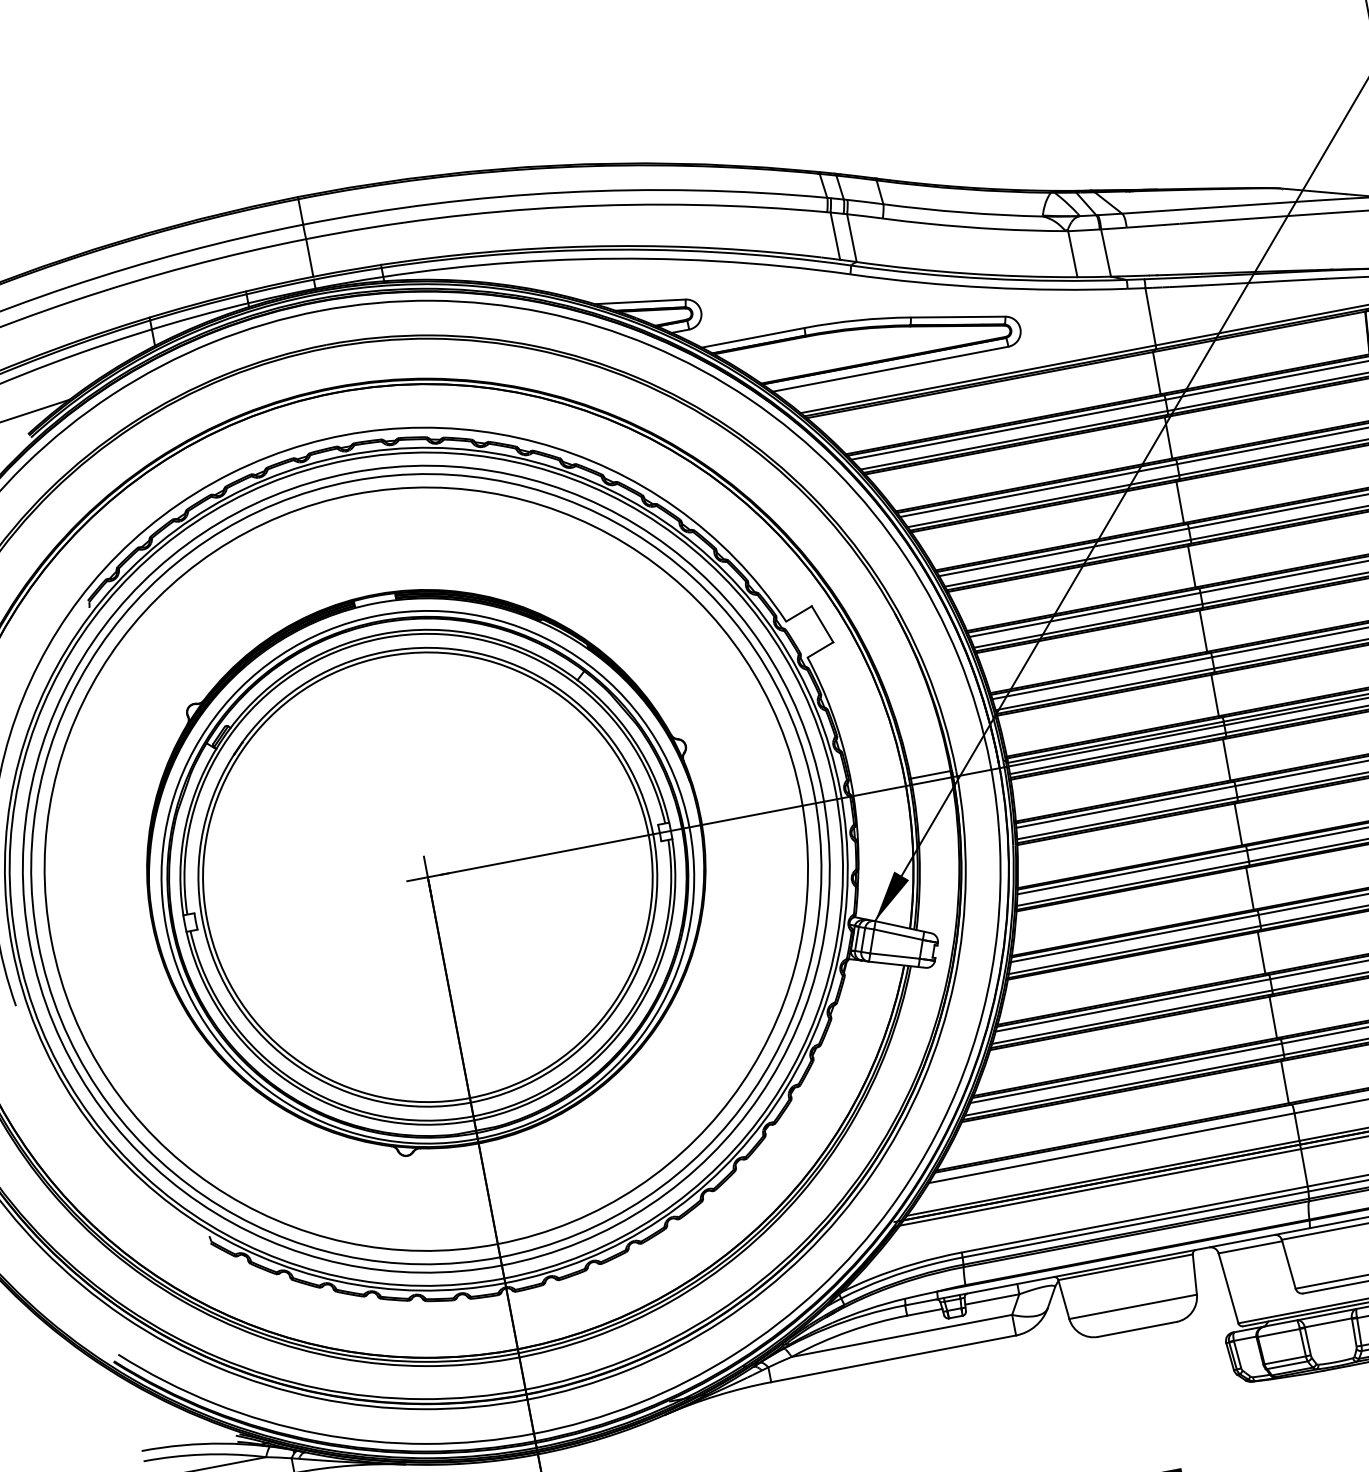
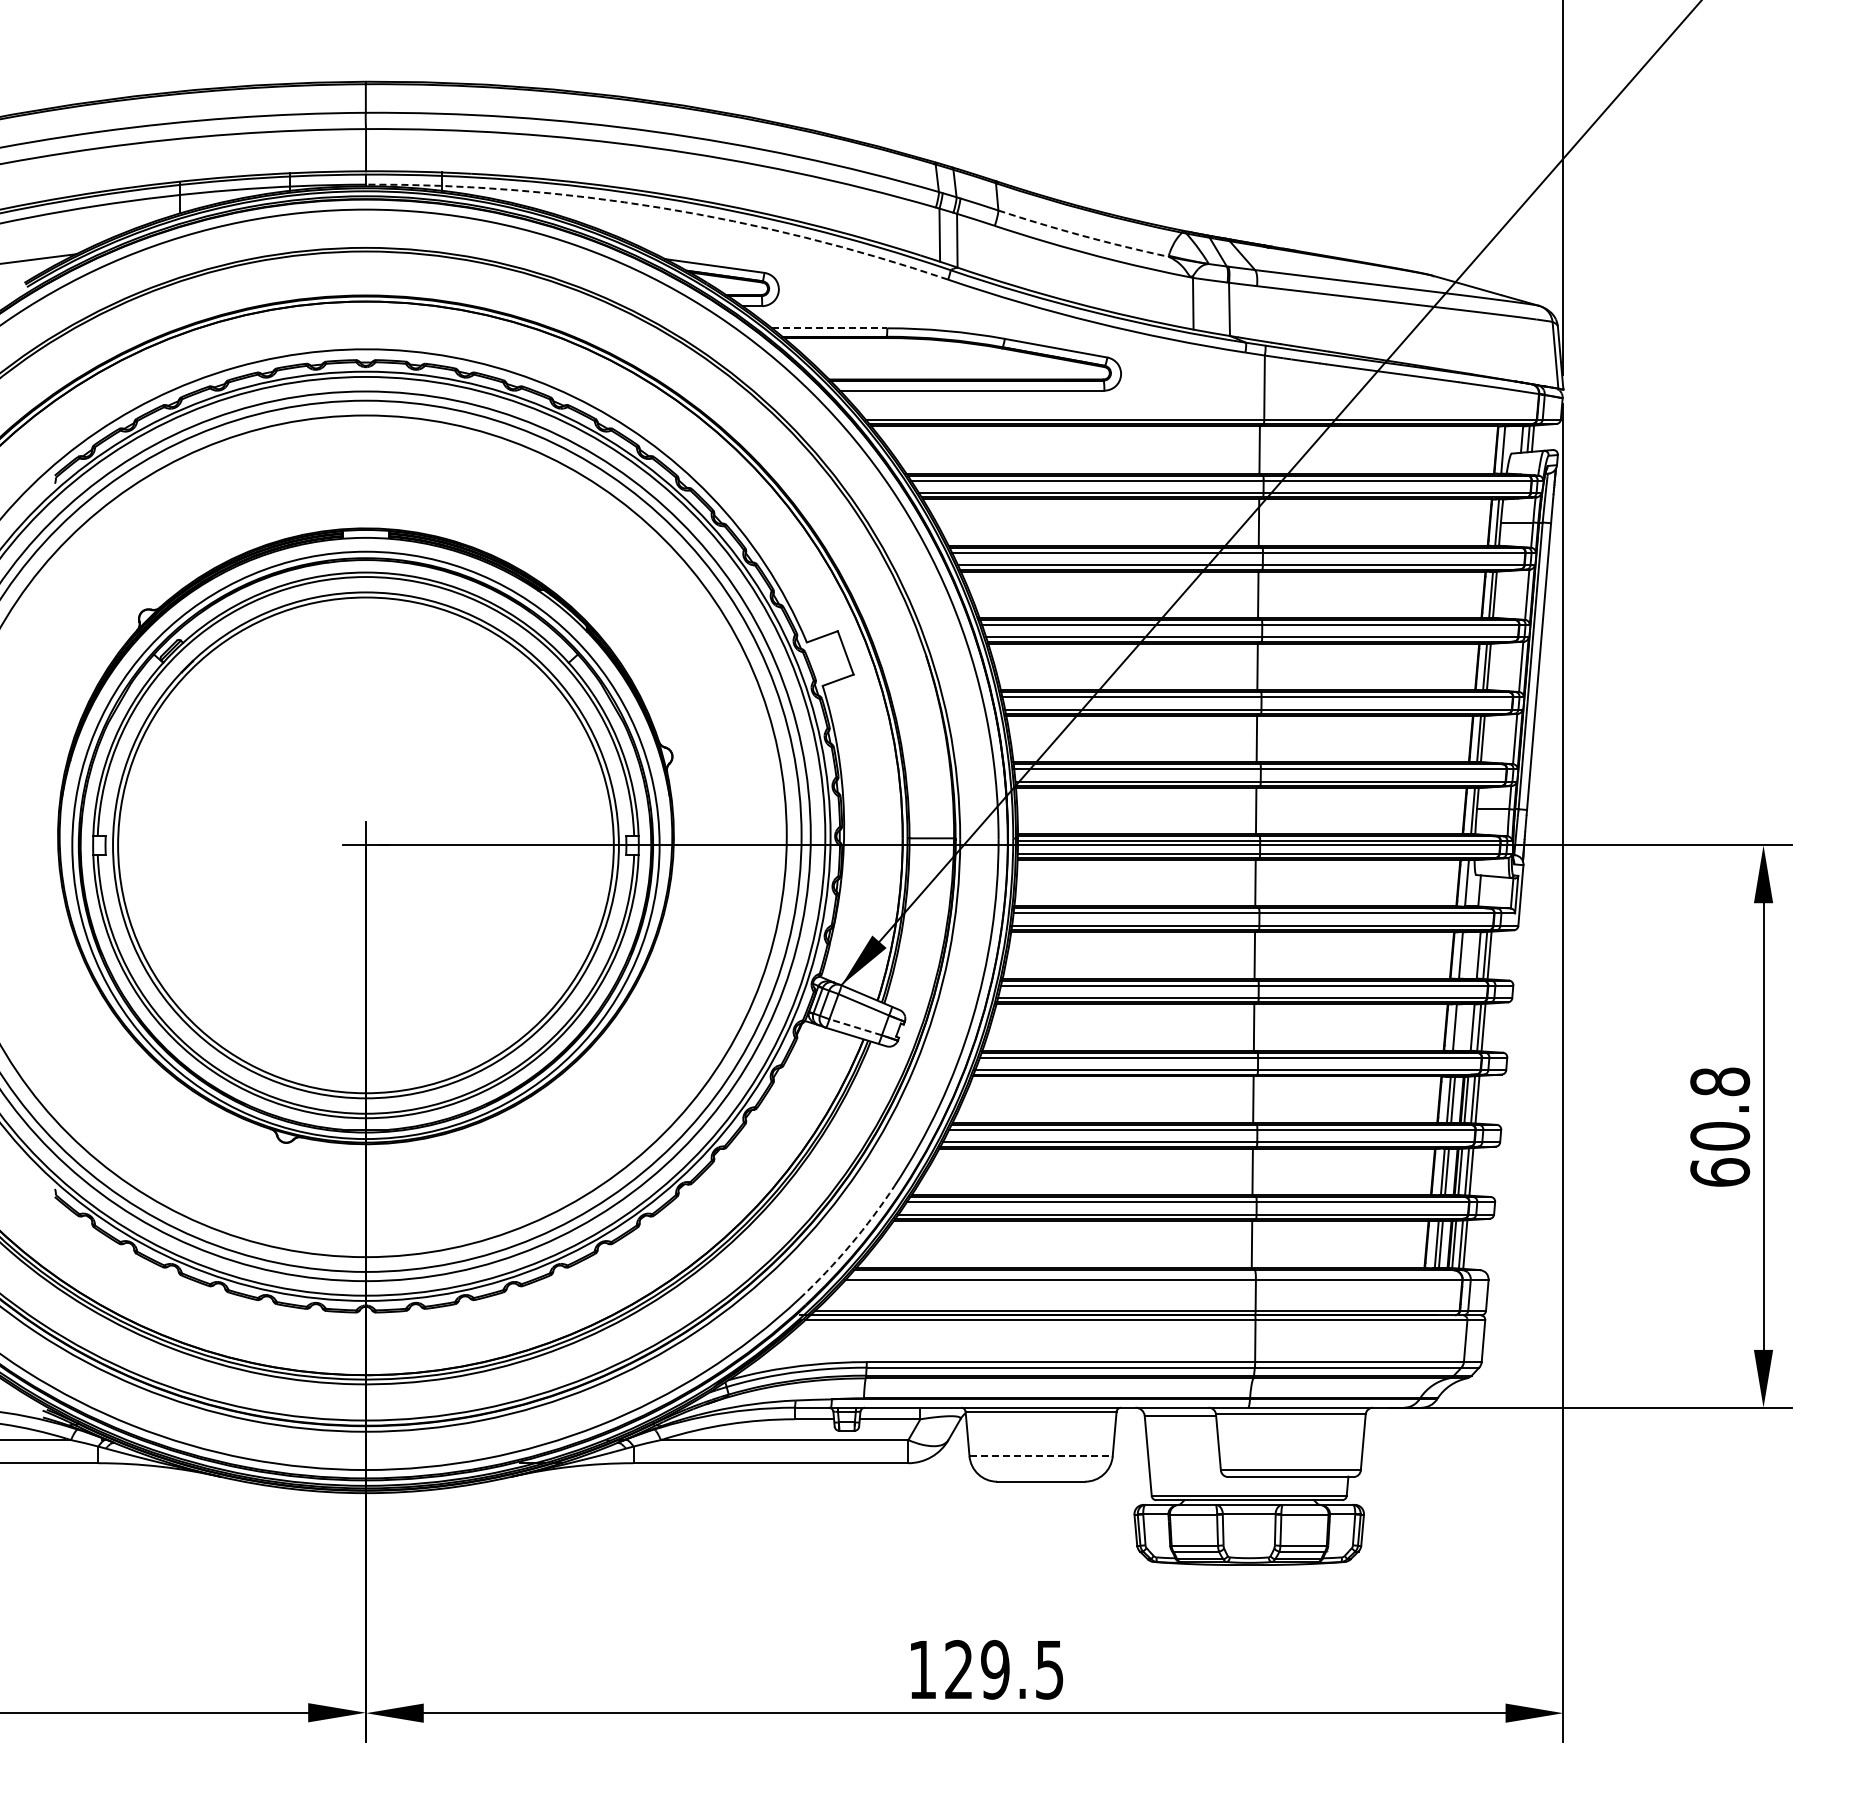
arc: (963, 212) -> (1083, 235), solid -> dashed
arc: (581, 258) -> (660, 207), solid -> dashed
line: (752, 338) -> (829, 328), solid -> dashed
line: (894, 956) -> (855, 1027), solid -> dashed
arc: (927, 1150) -> (850, 1244), solid -> dashed
line: (1133, 1306) -> (1041, 1456), solid -> dashed

